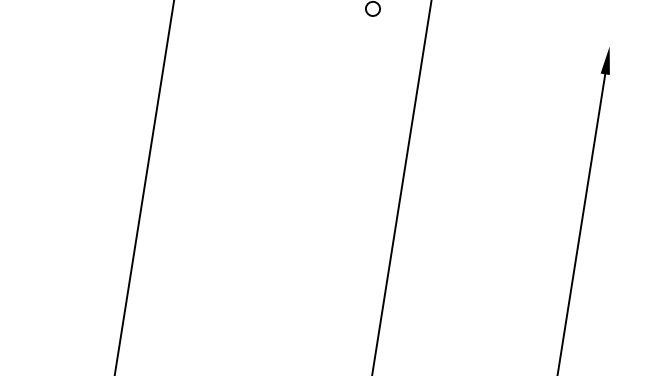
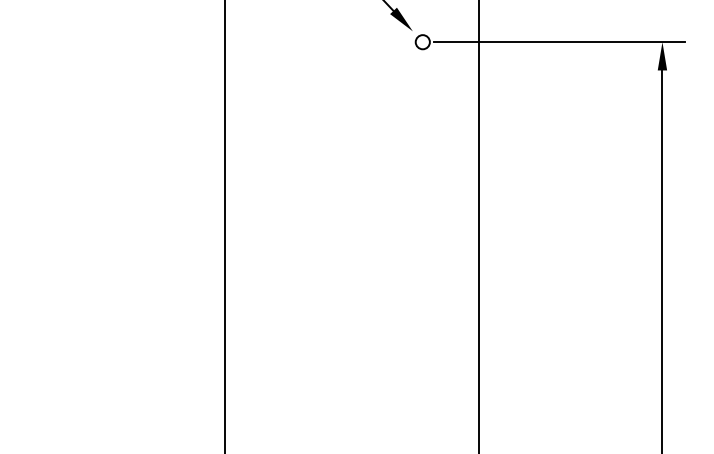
line: (507, 30) -> (559, 42), added

